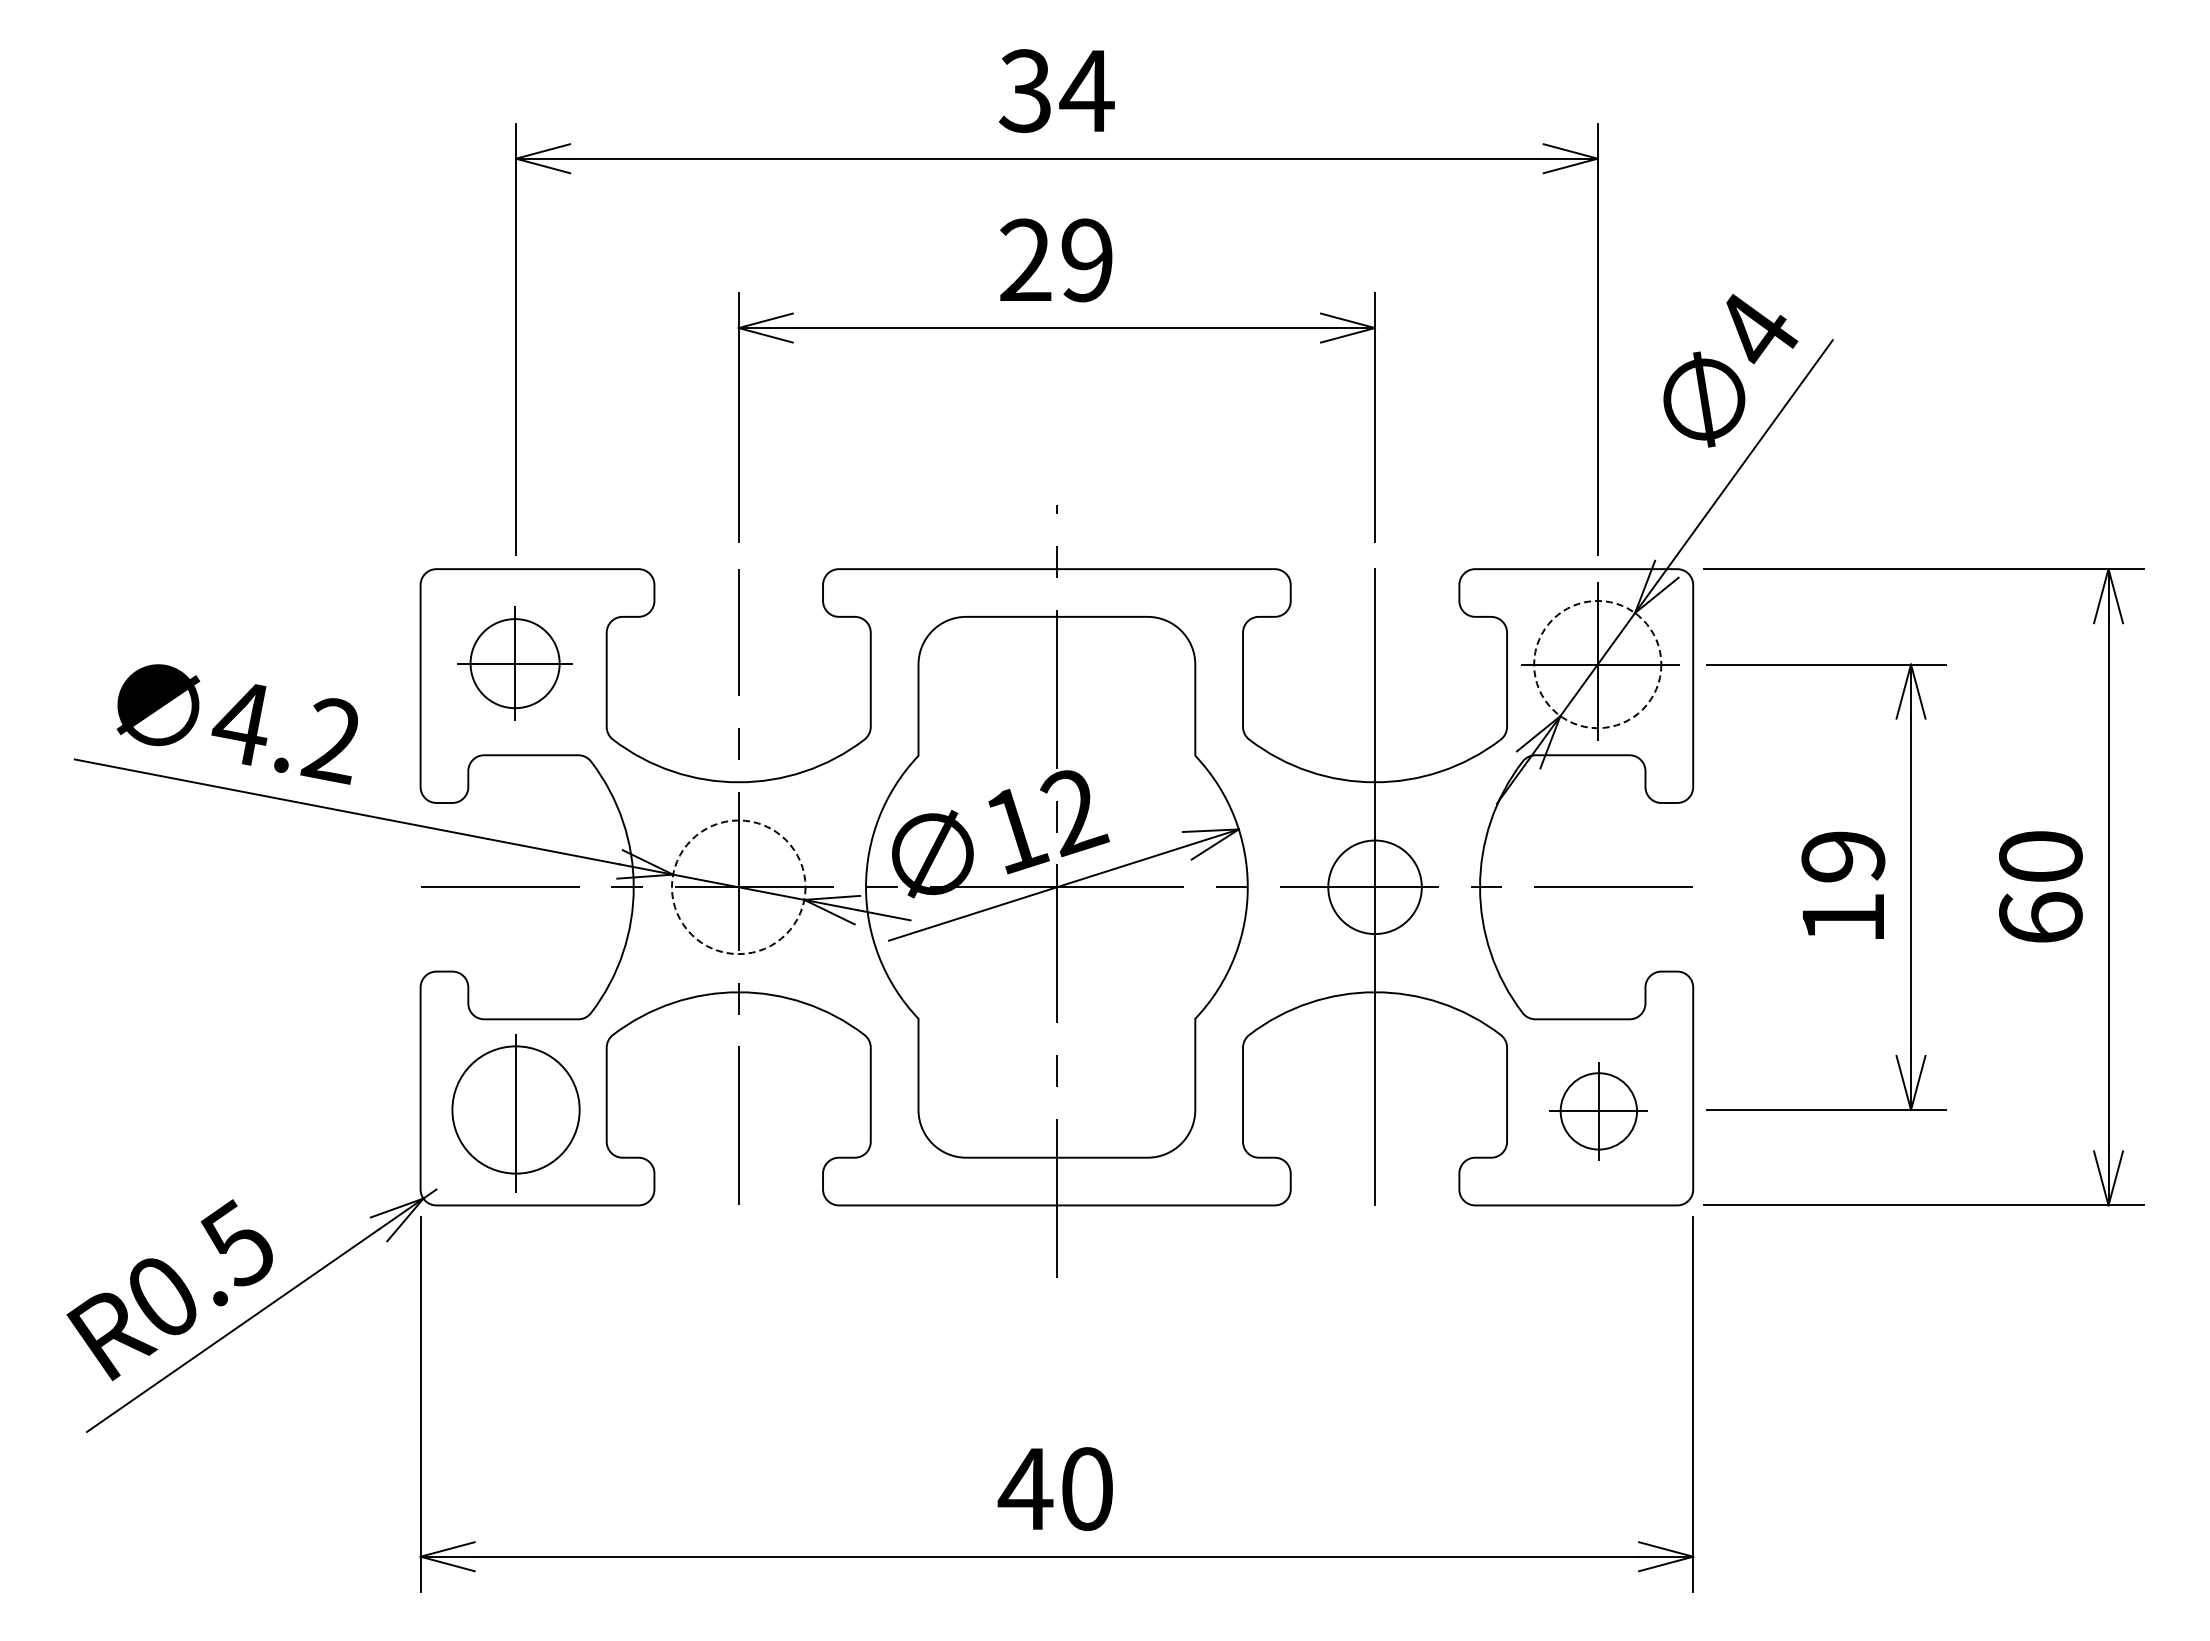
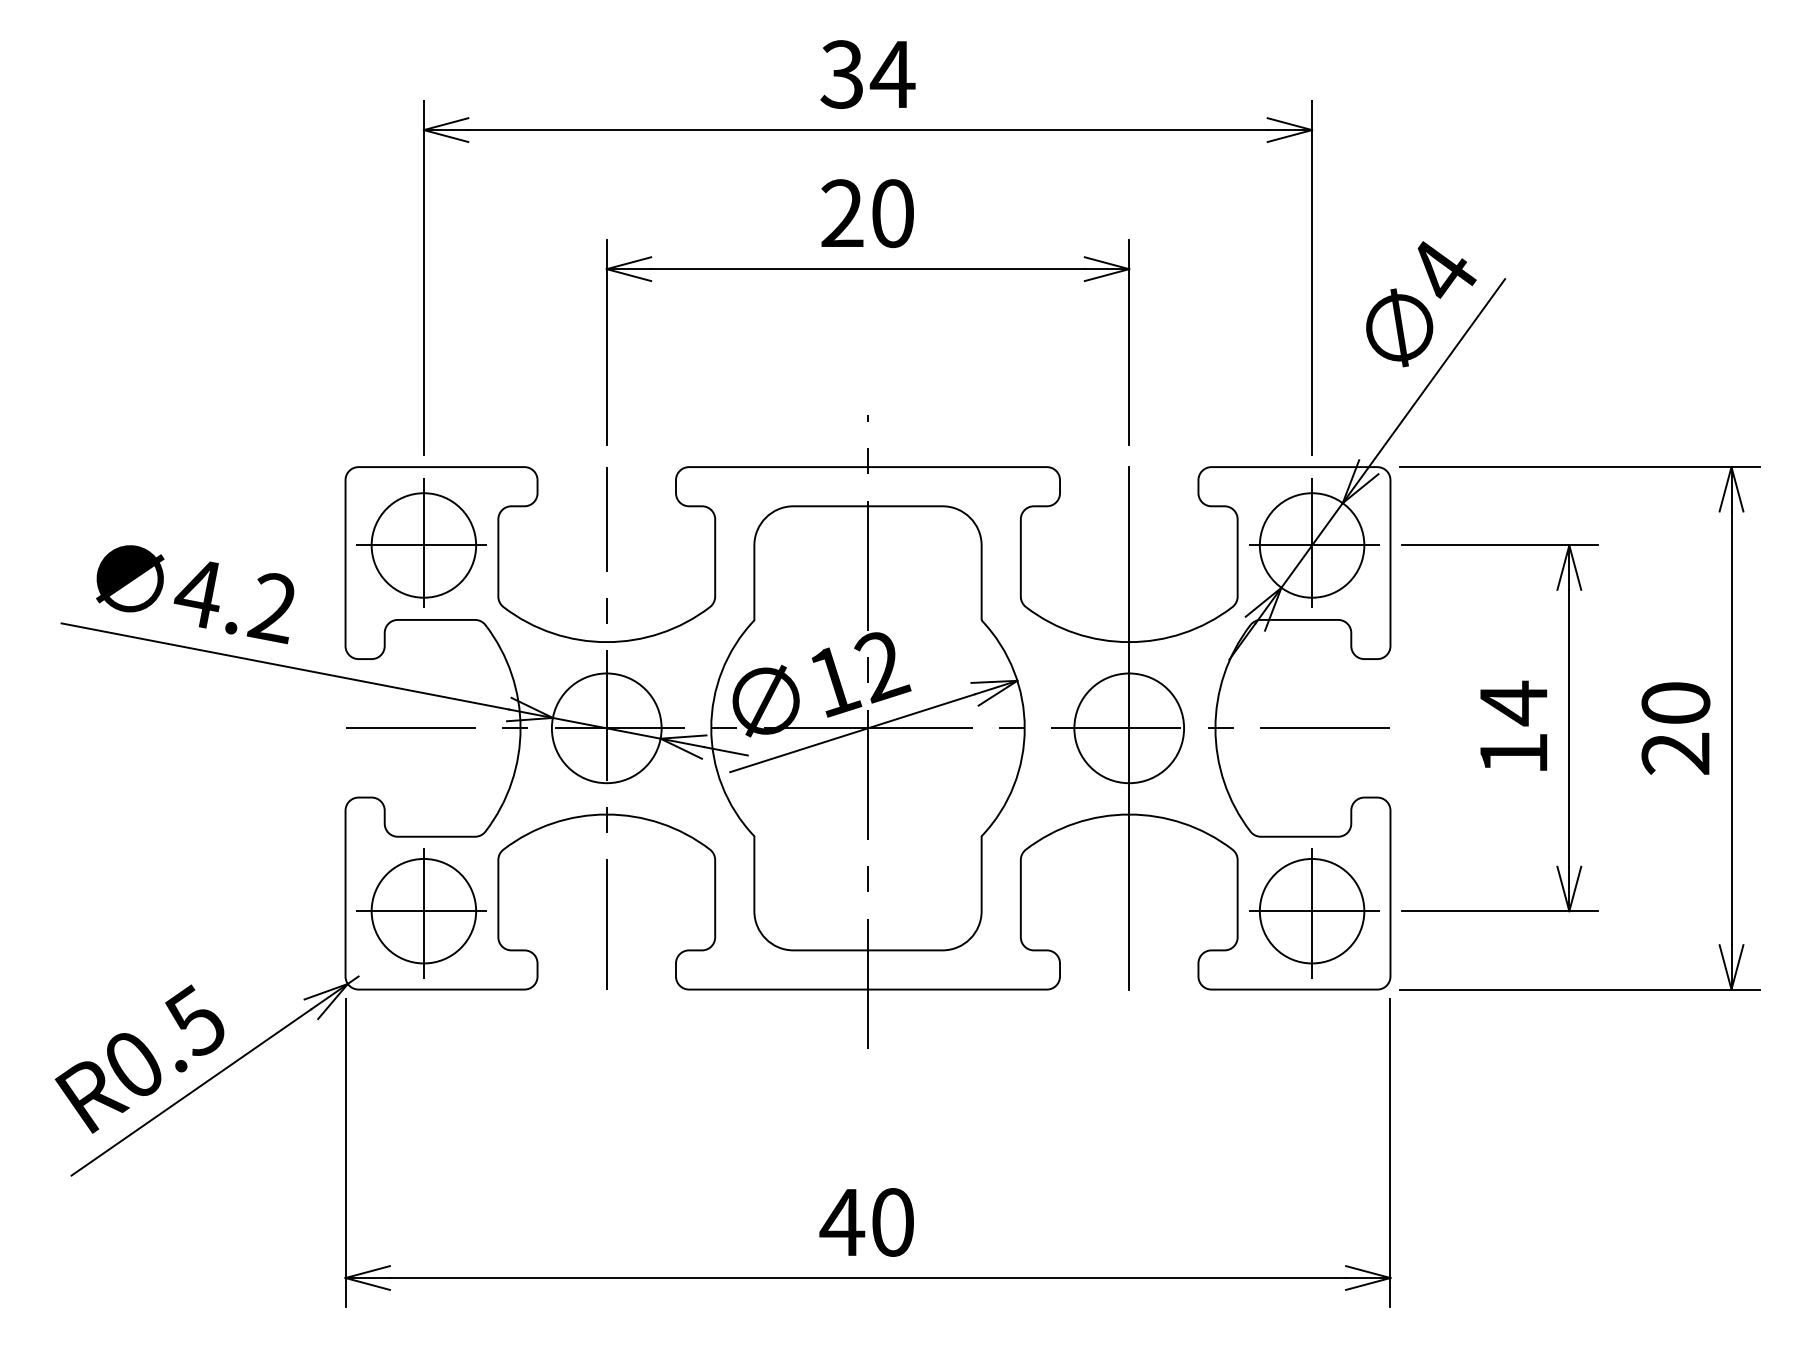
text: (1086, 260) -> (892, 213), 29 -> 20
part: (512, 661) -> (420, 542), size x1.43
circle: (1597, 664) -> (1311, 545), dashed -> solid
text: (1843, 856) -> (1513, 703), 19 -> 14
circle: (738, 887) -> (606, 728), dashed -> solid
circle: (1374, 887) -> (1128, 728), size x1.43
text: (2040, 917) -> (1675, 753), 60 -> 20
line: (515, 1110) -> (423, 911), added
part: (1600, 1113) -> (1314, 914), size x1.67

